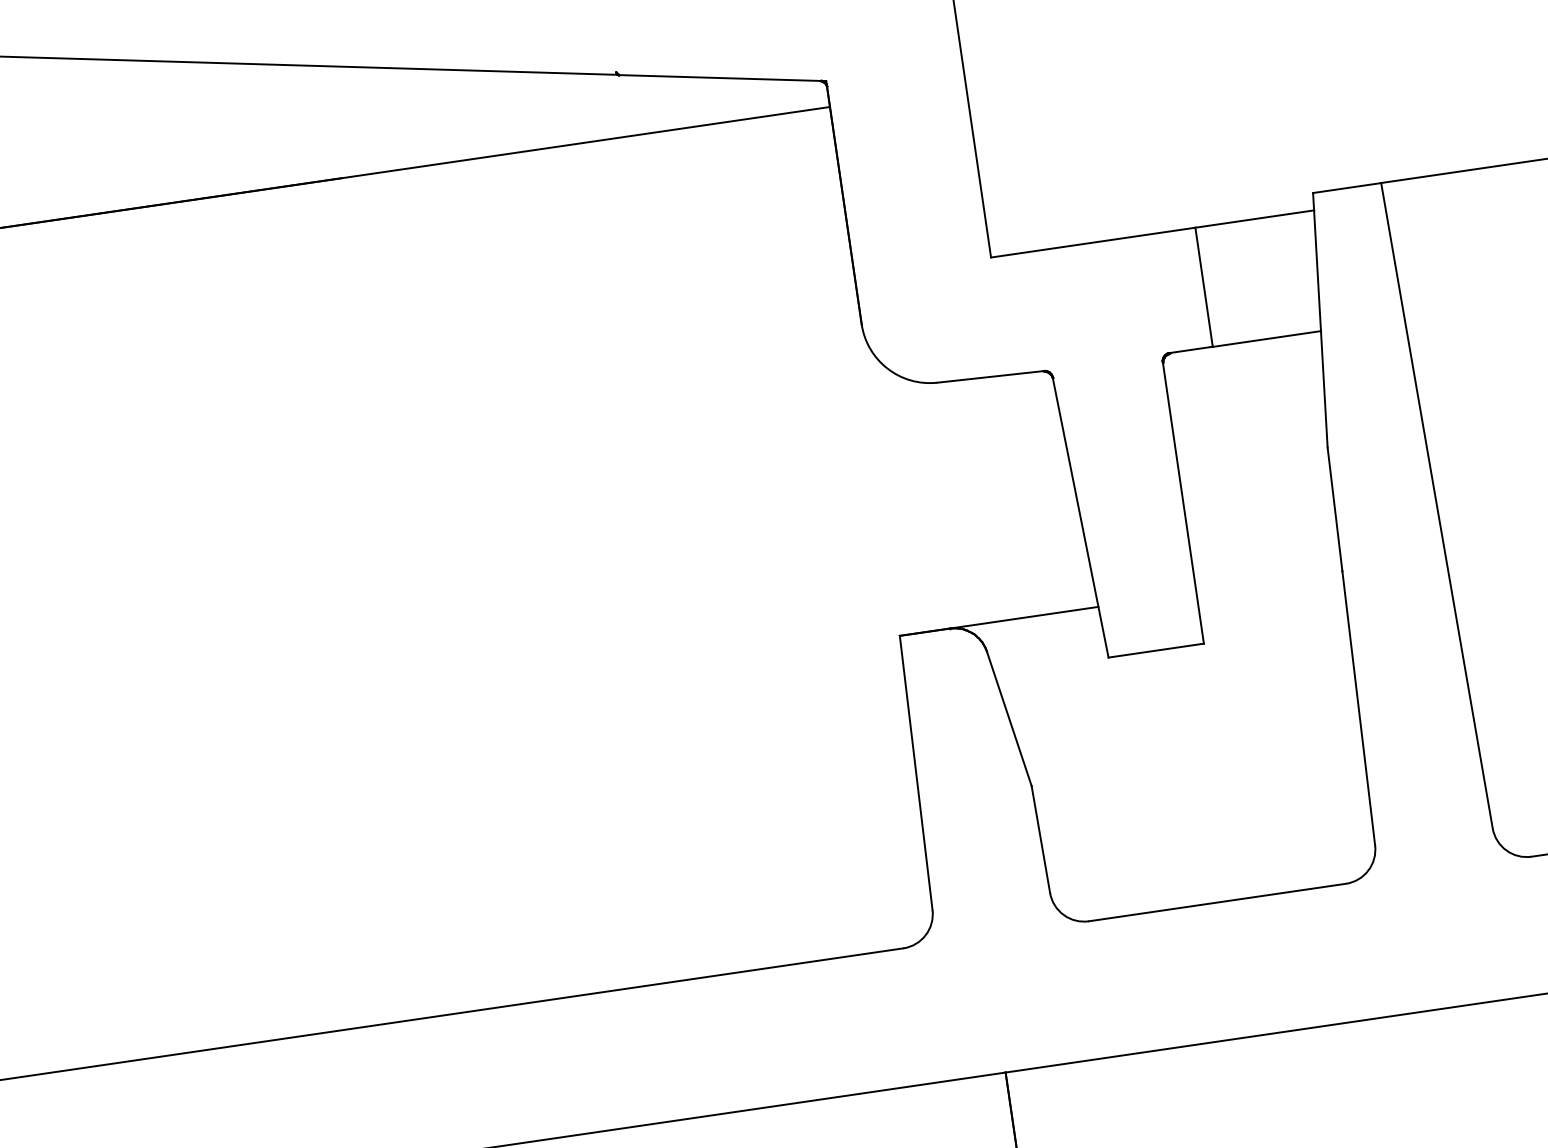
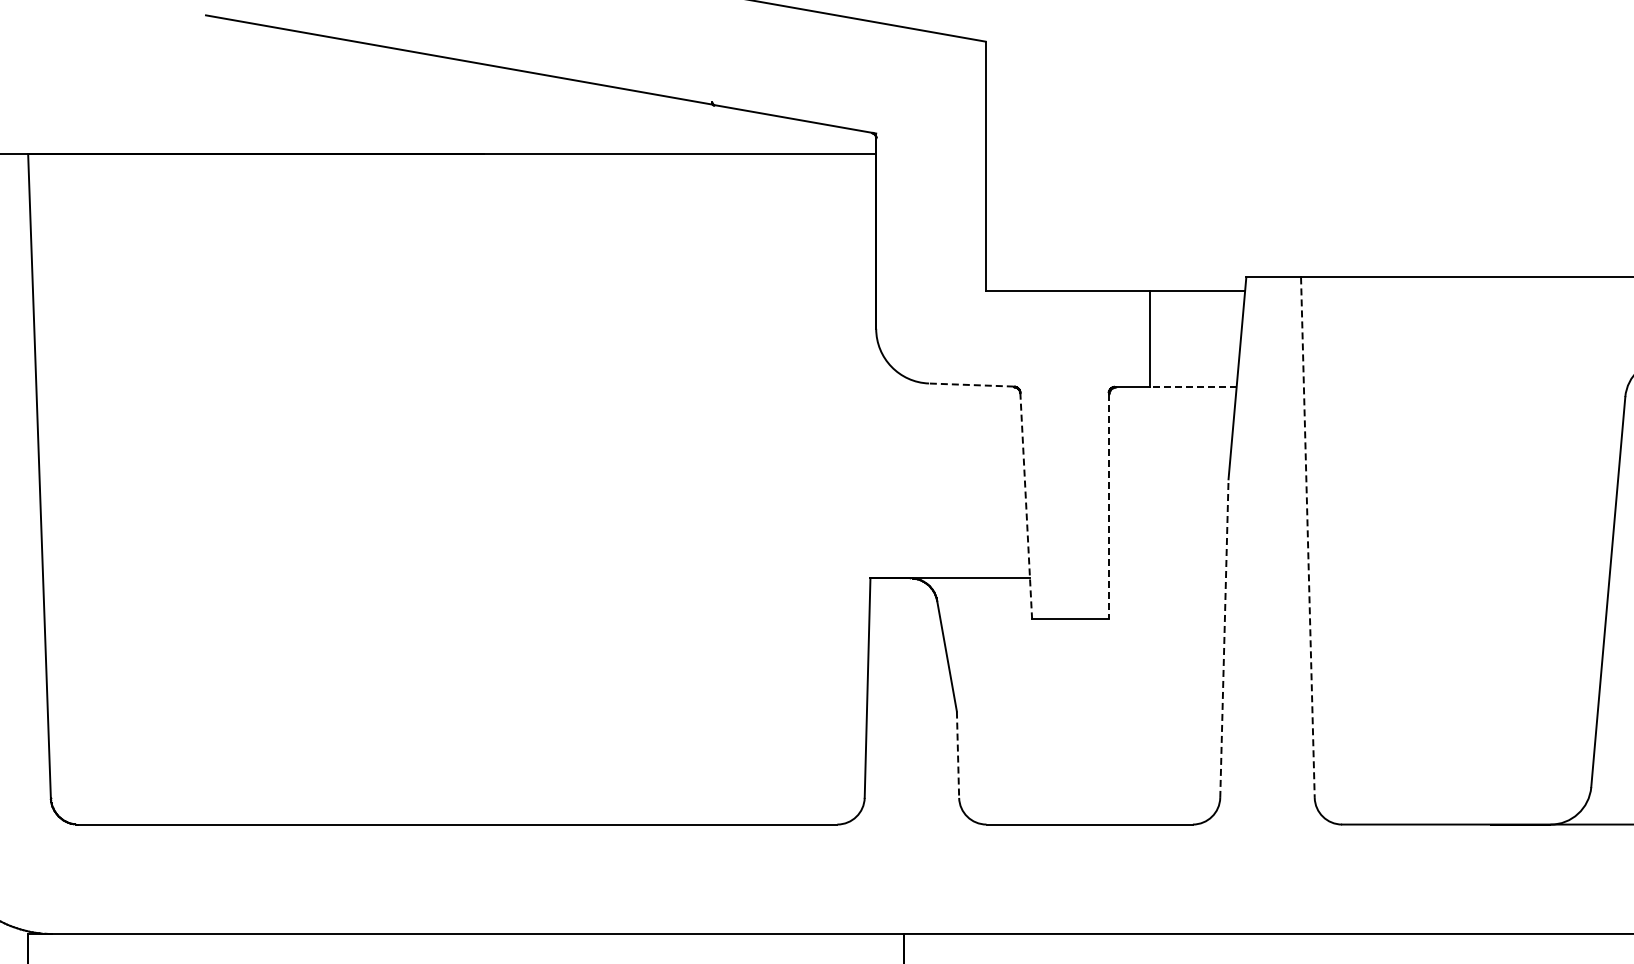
line: (1265, 338) -> (1192, 386), solid -> dashed
line: (989, 377) -> (970, 385), solid -> dashed
line: (1183, 503) -> (1108, 506), solid -> dashed
line: (1436, 506) -> (1307, 538), solid -> dashed
line: (1080, 516) -> (1026, 505), solid -> dashed
line: (1351, 646) -> (1224, 638), solid -> dashed
line: (1041, 840) -> (958, 755), solid -> dashed

